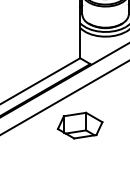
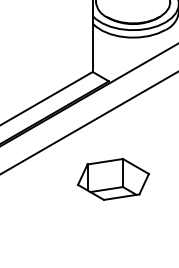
part: (79, 125) -> (112, 179), moved

